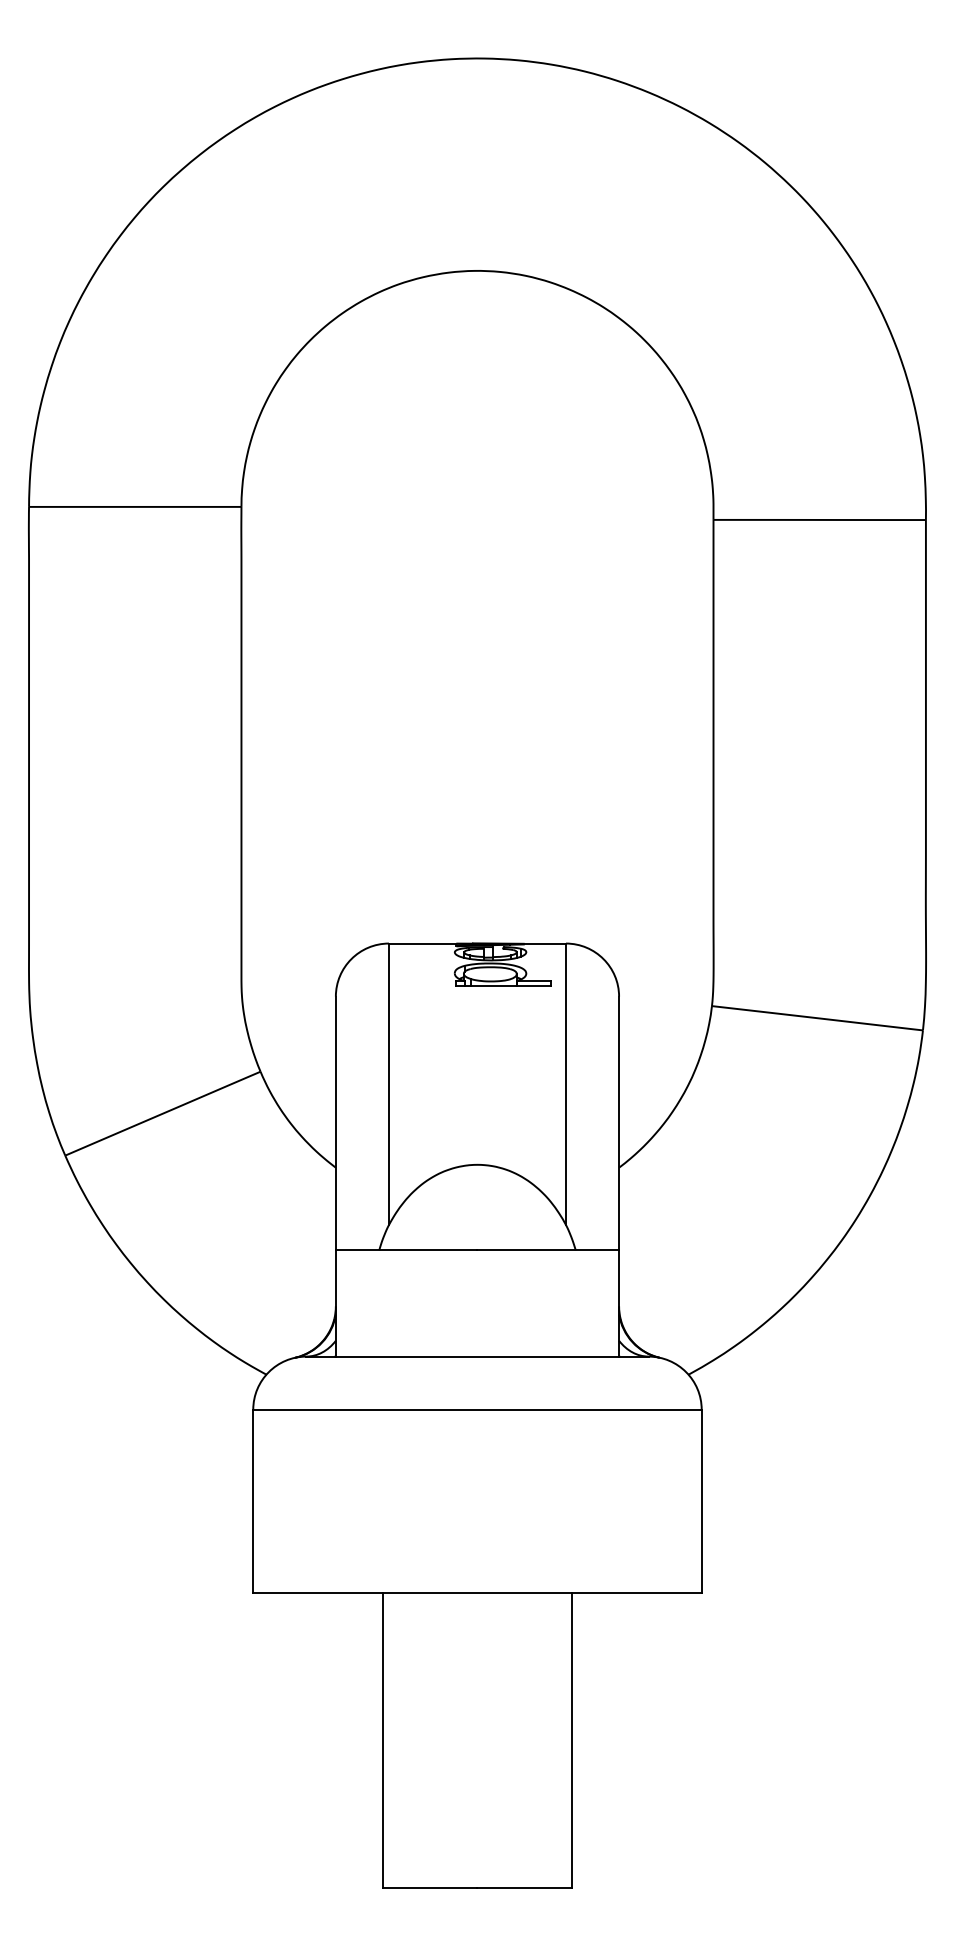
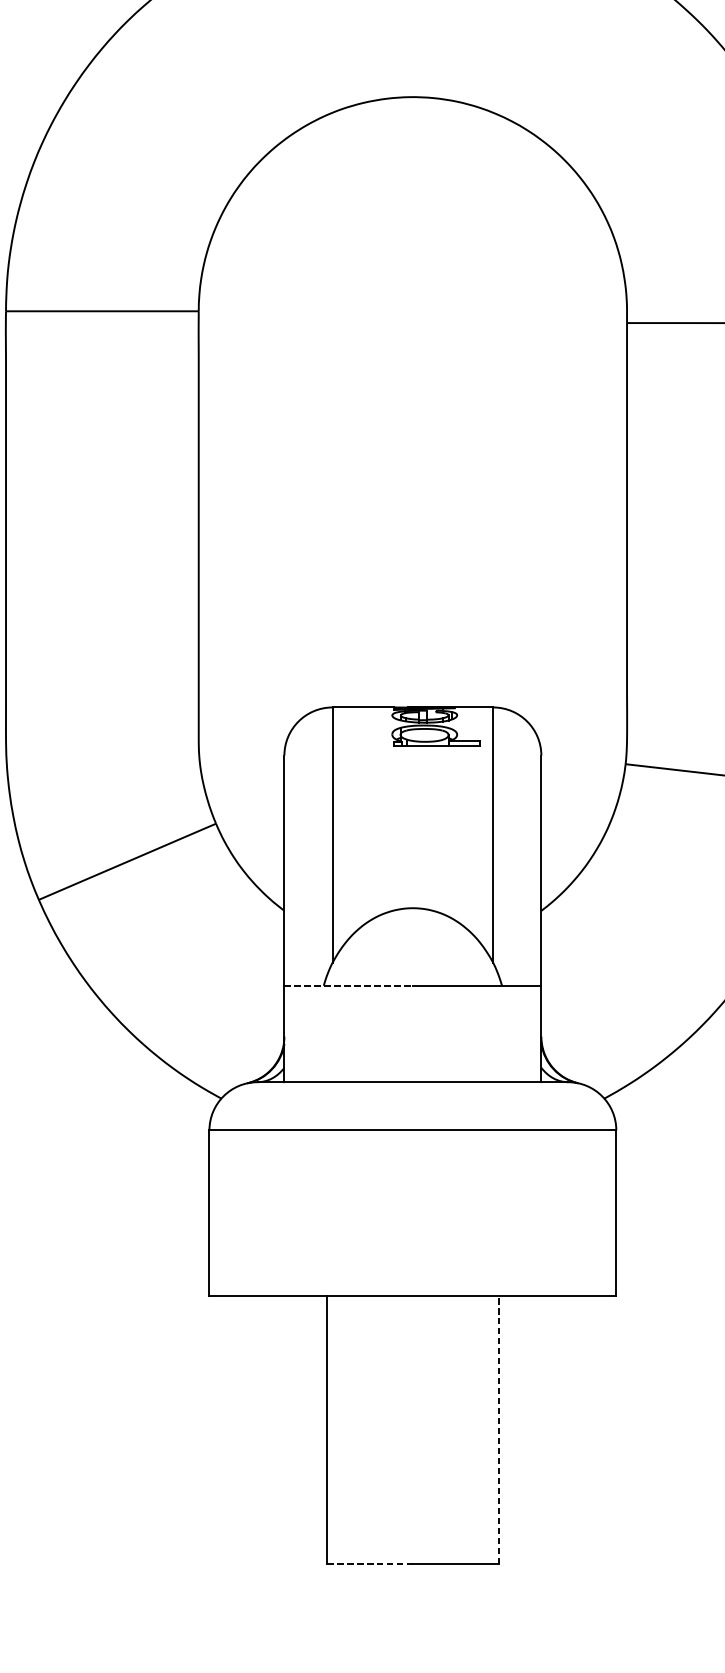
line: (406, 1250) -> (348, 985), solid -> dashed
line: (571, 1740) -> (498, 1430), solid -> dashed
line: (430, 1887) -> (370, 1563), solid -> dashed

